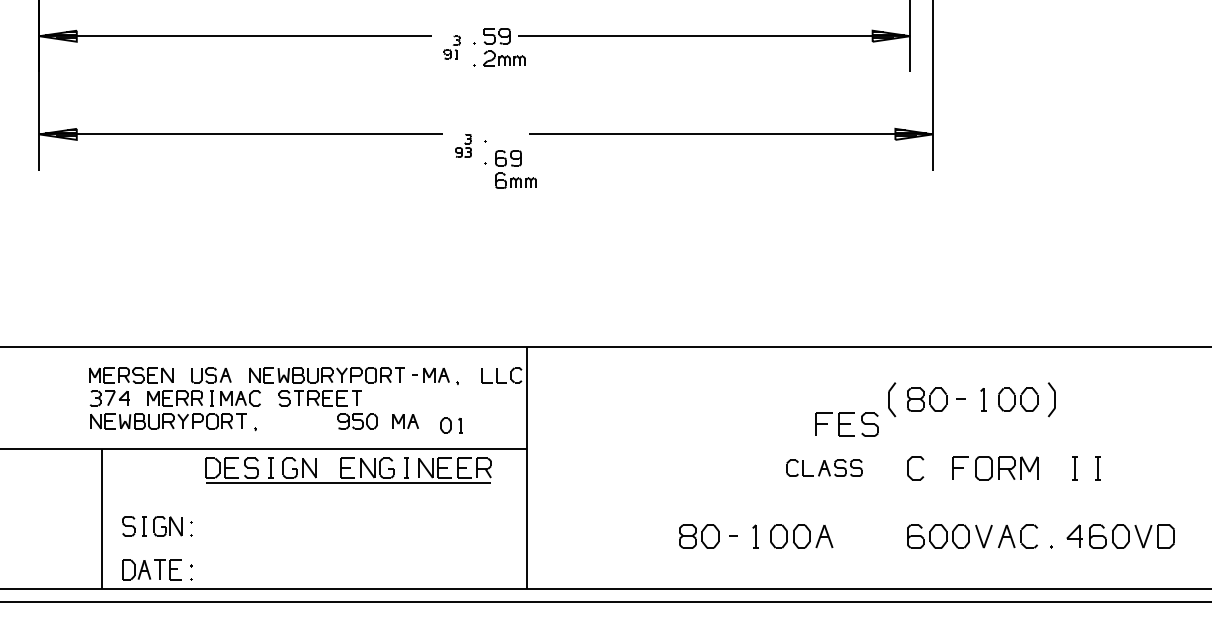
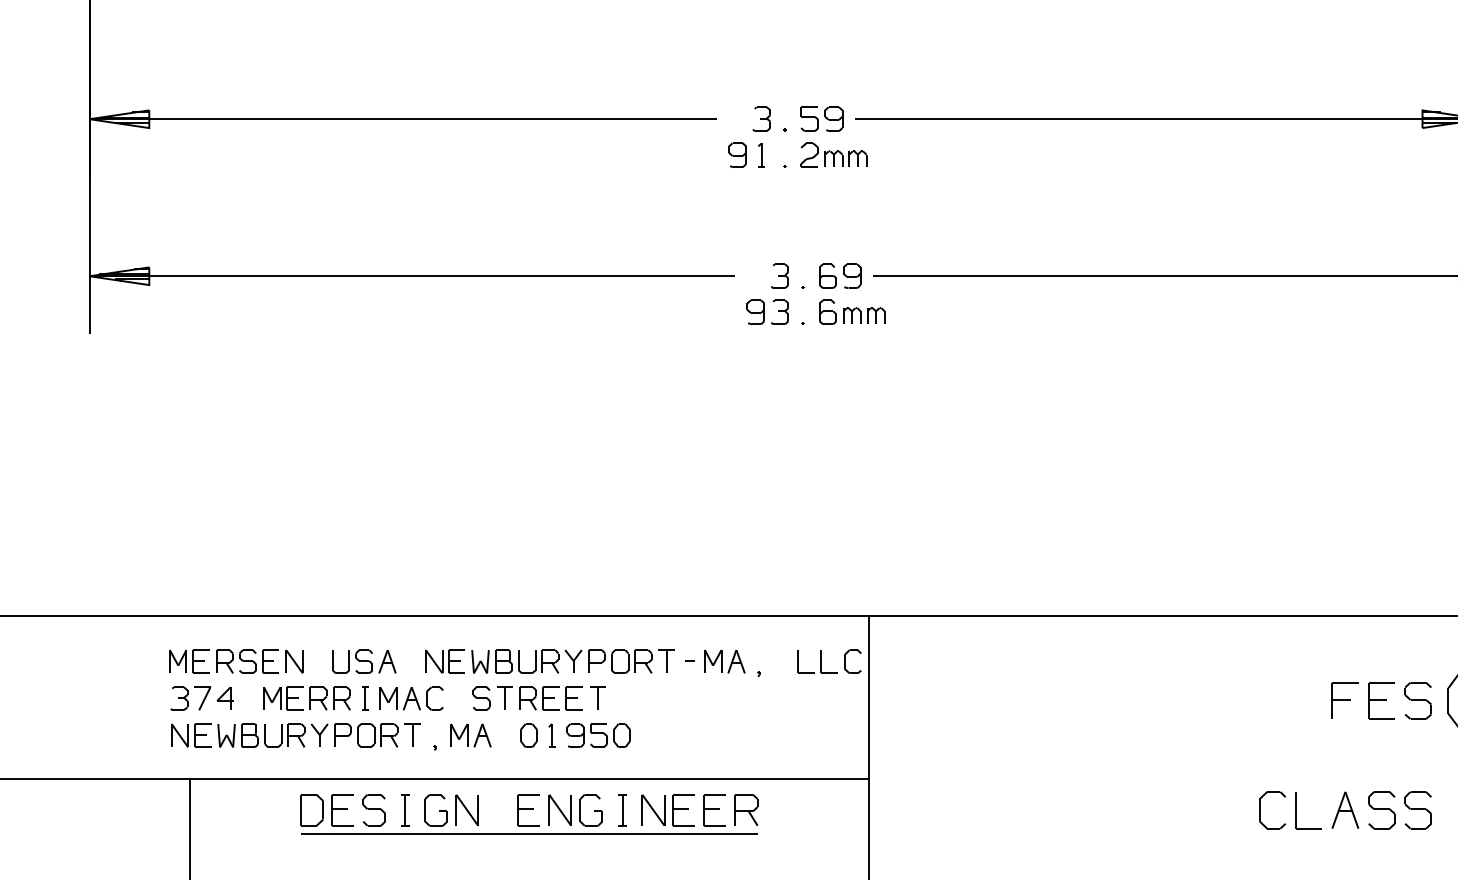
part: (451, 47) -> (748, 137), size x1.67
part: (463, 145) -> (767, 294), size x1.67
part: (515, 169) -> (851, 294), moved
part: (405, 421) -> (470, 735), moved
part: (846, 424) -> (1380, 700), moved
part: (451, 425) -> (537, 735), moved
part: (824, 468) -> (1345, 810), size x1.43
part: (348, 470) -> (529, 813), moved

